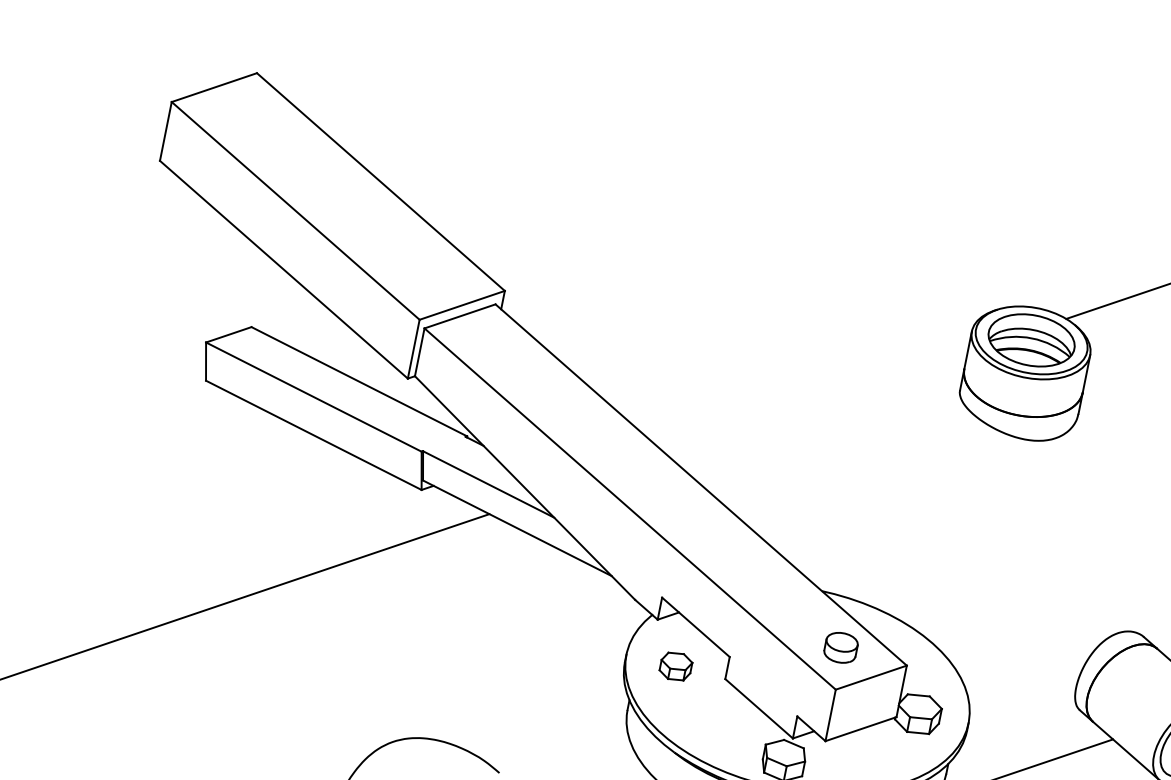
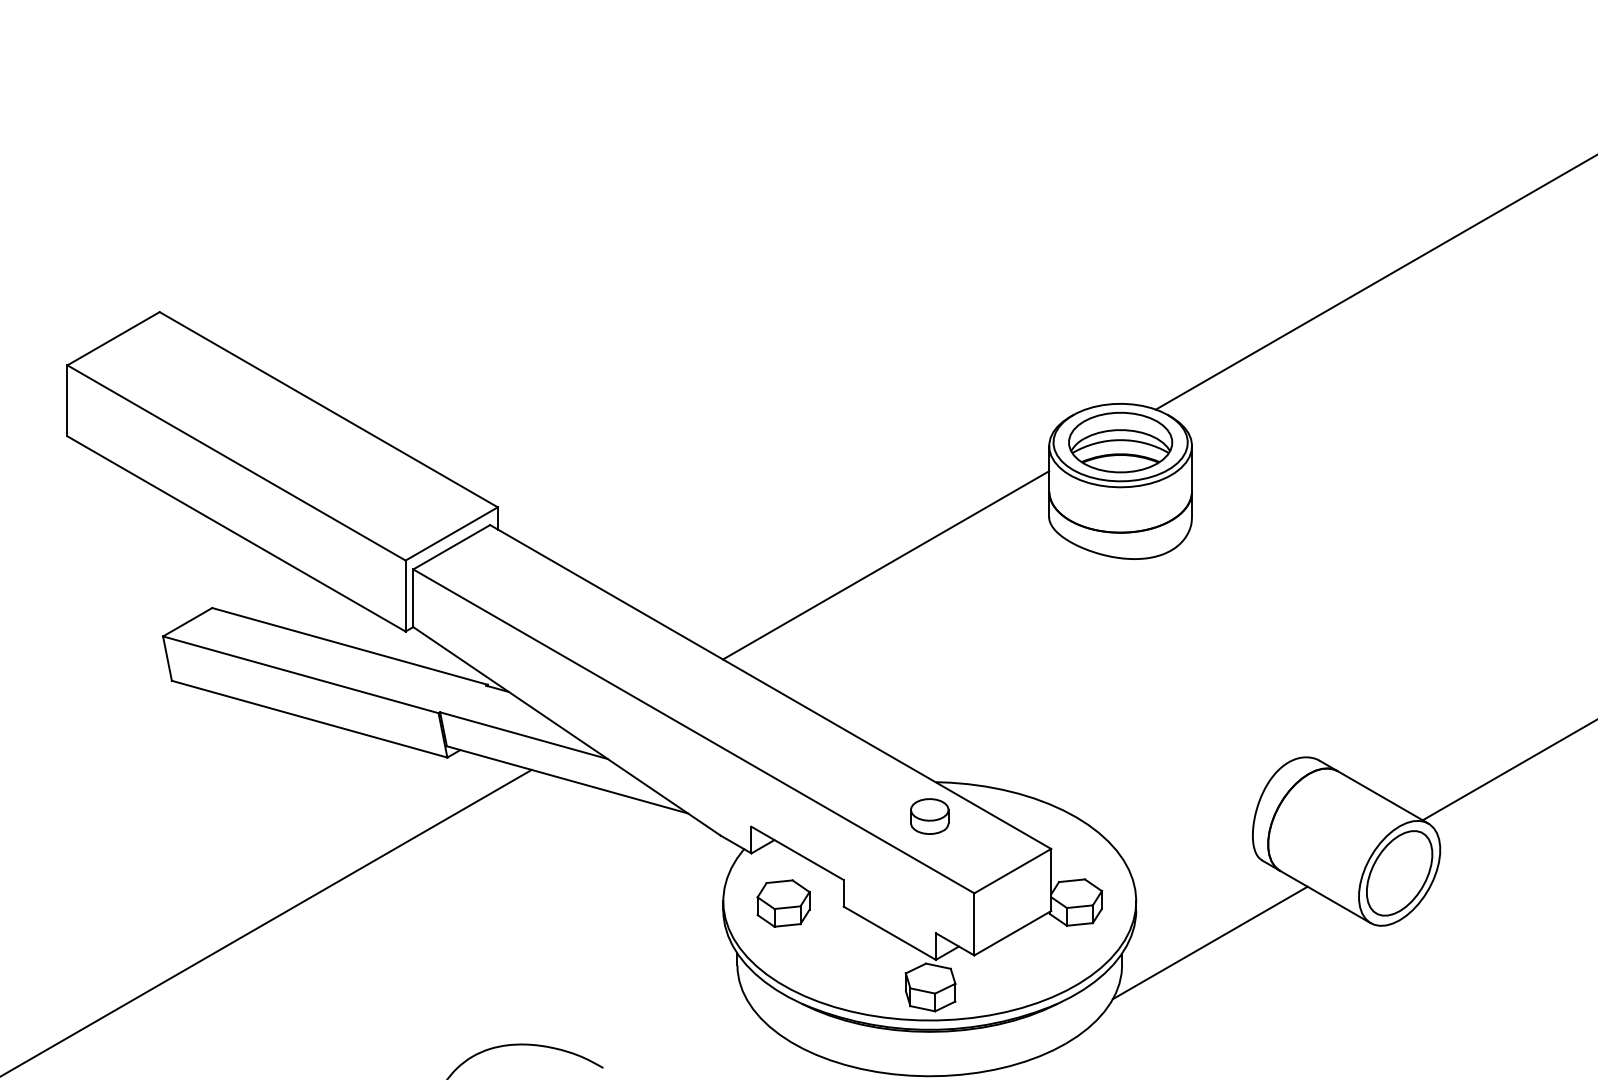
line: (817, 403) -> (886, 565), added
part: (840, 647) -> (929, 816), moved
part: (675, 666) -> (783, 903), size x1.43

